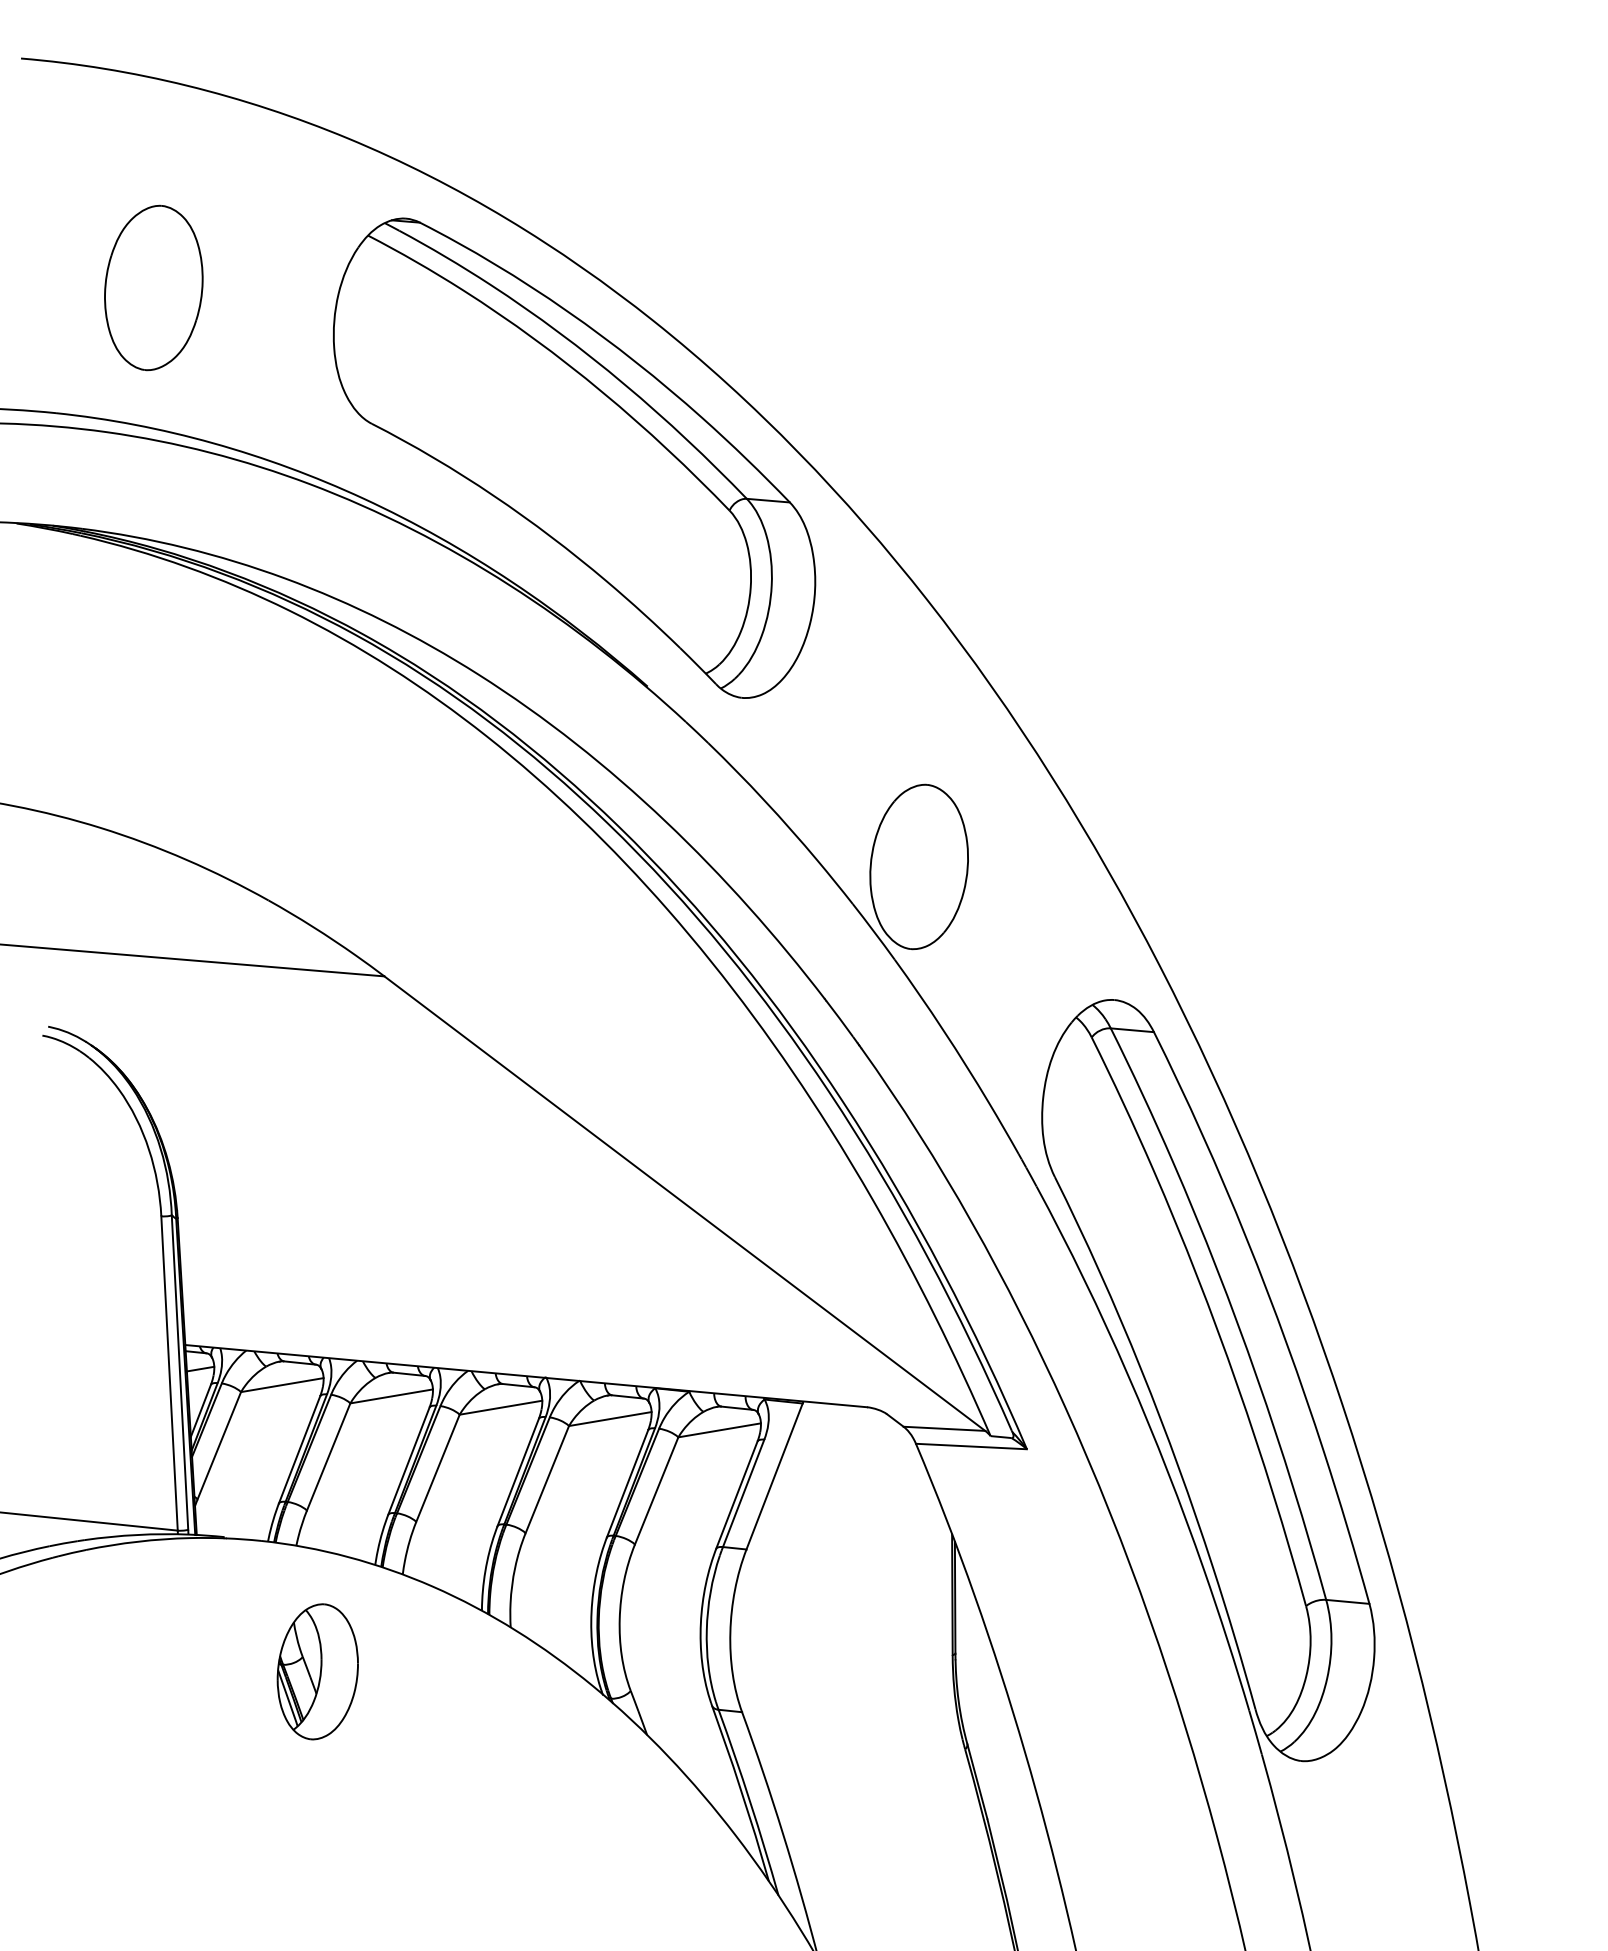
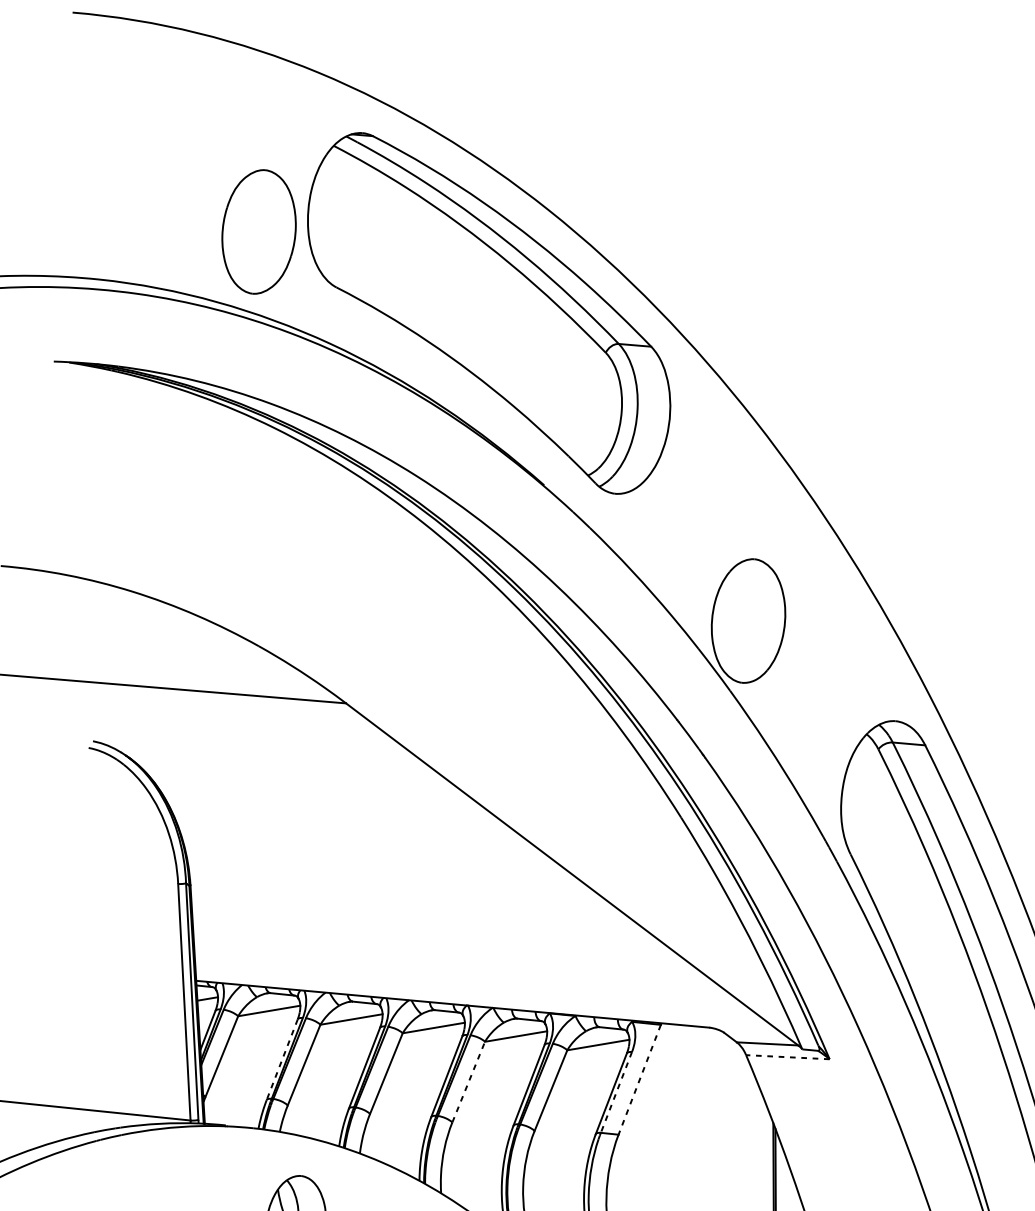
part: (153, 287) -> (258, 231), moved
line: (971, 1446) -> (787, 1057), solid -> dashed
line: (299, 1449) -> (282, 1059), solid -> dashed
line: (774, 1476) -> (639, 1079), solid -> dashed
line: (547, 1479) -> (468, 1082), solid -> dashed
line: (743, 1493) -> (616, 1092), solid -> dashed

